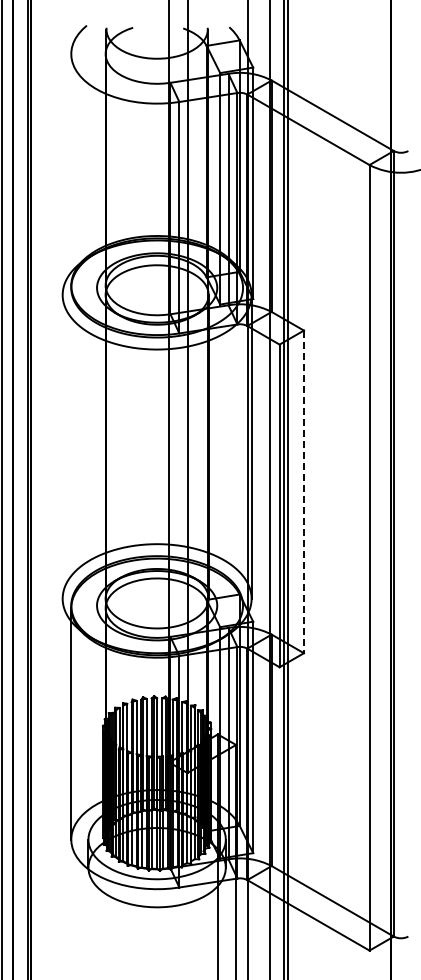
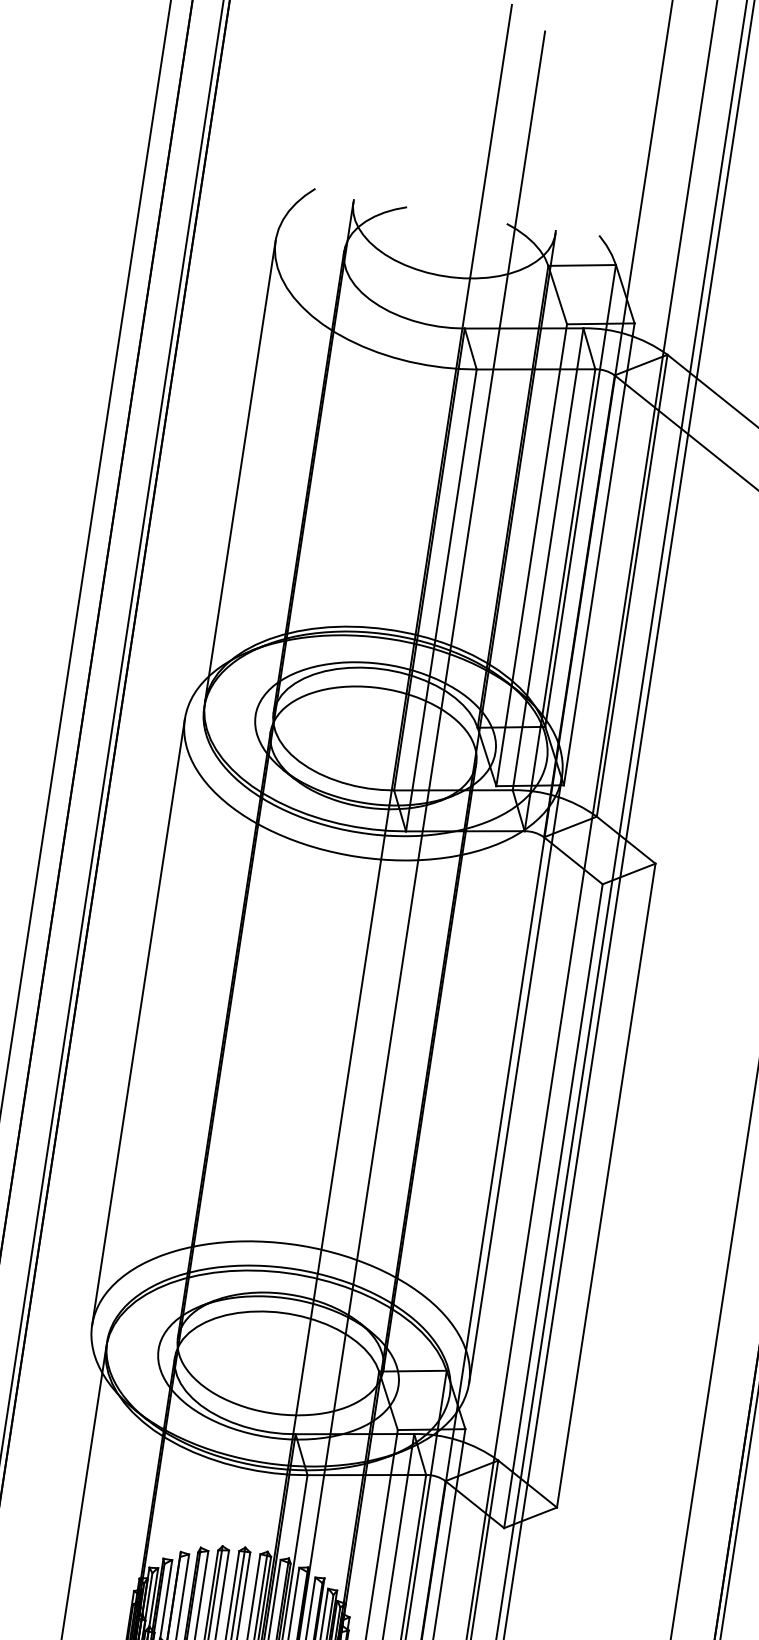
line: (71, 169) -> (240, 471), added
line: (62, 446) -> (138, 1021), added
line: (303, 492) -> (605, 1186), dashed -> solid

